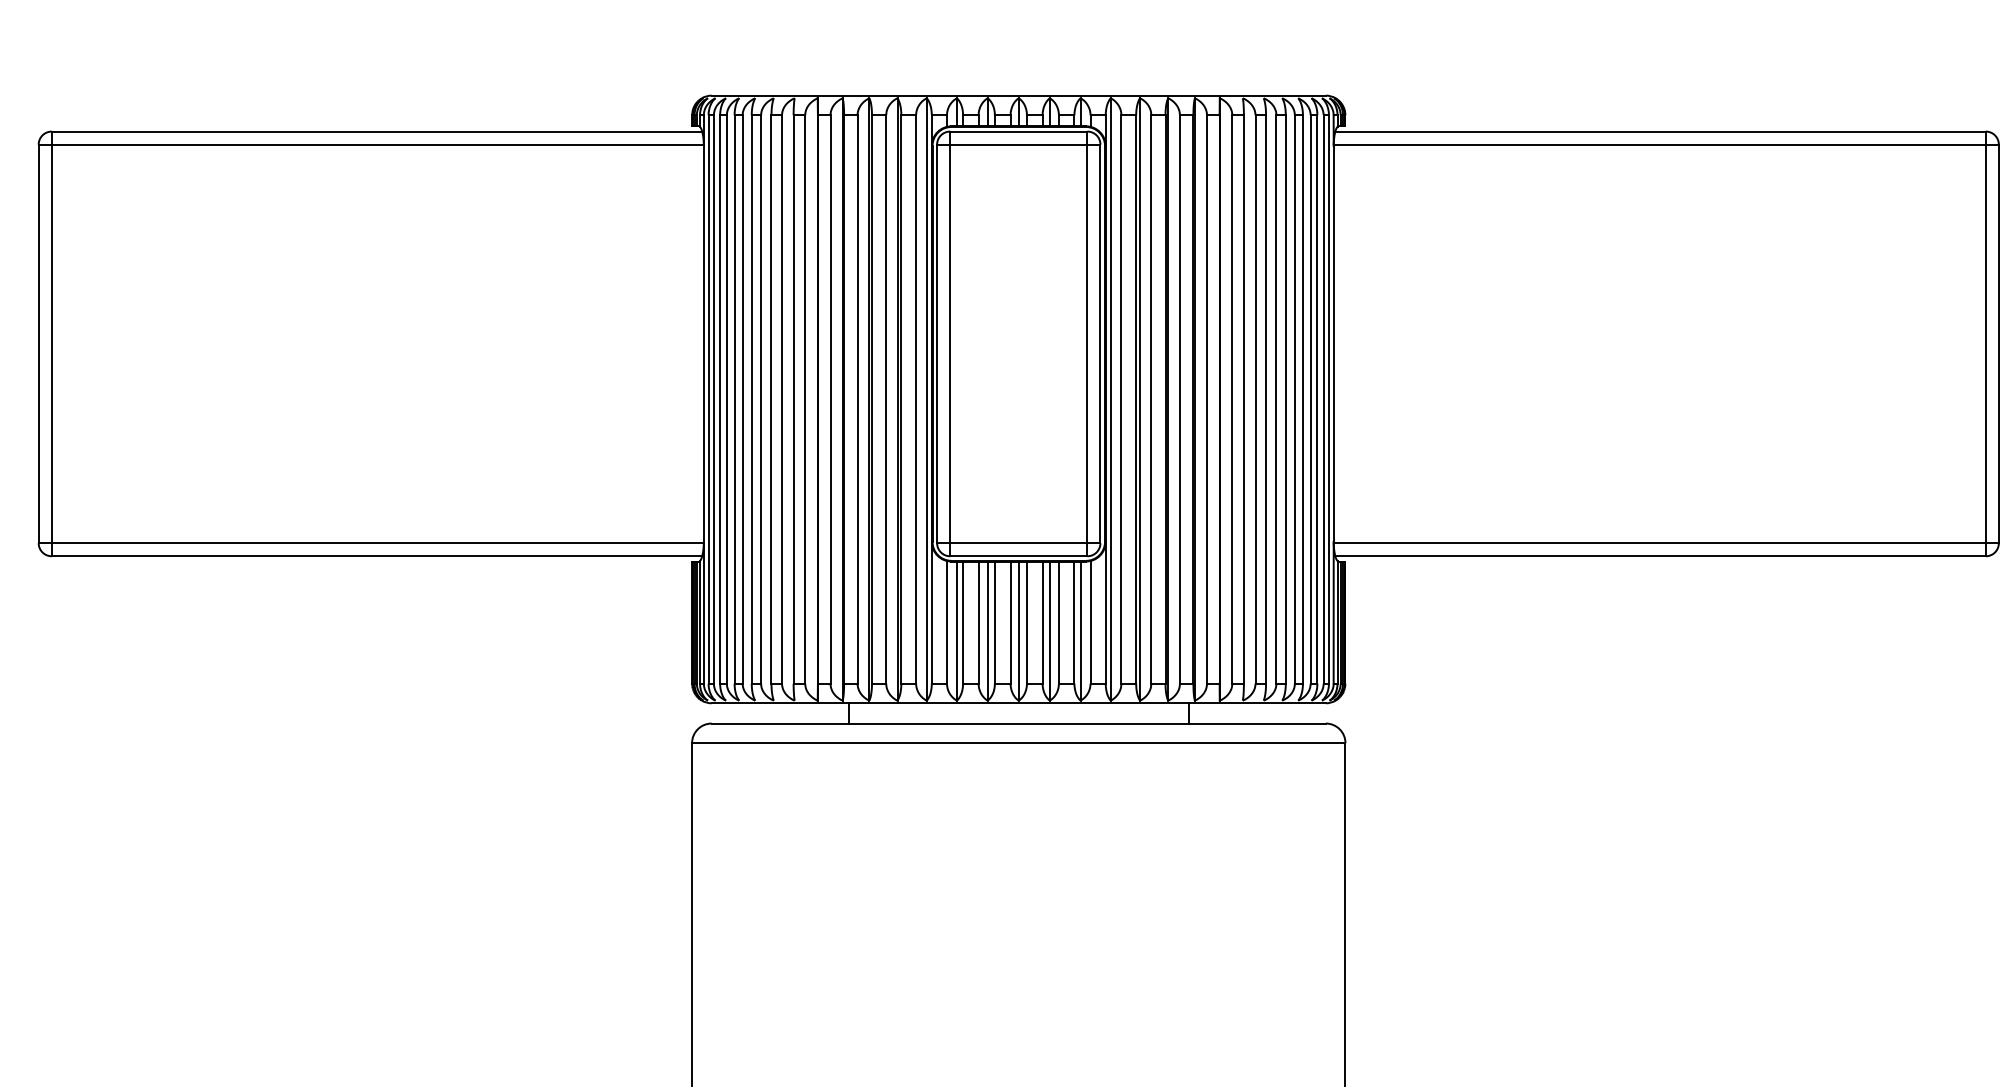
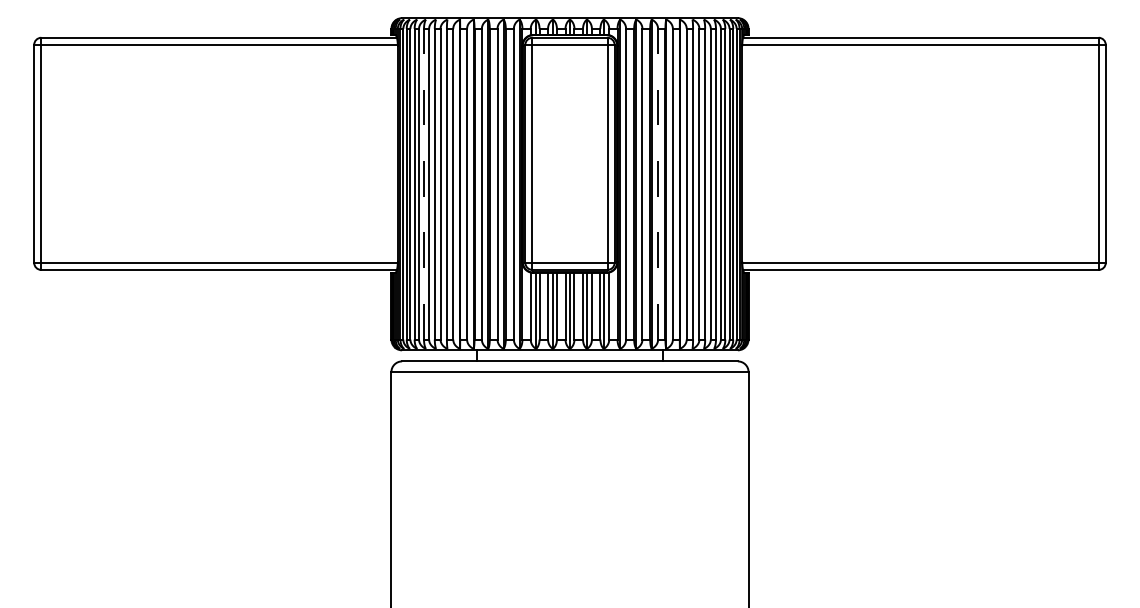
line: (752, 398) -> (424, 183), solid -> dashed
line: (1180, 398) -> (658, 183), solid -> dashed

